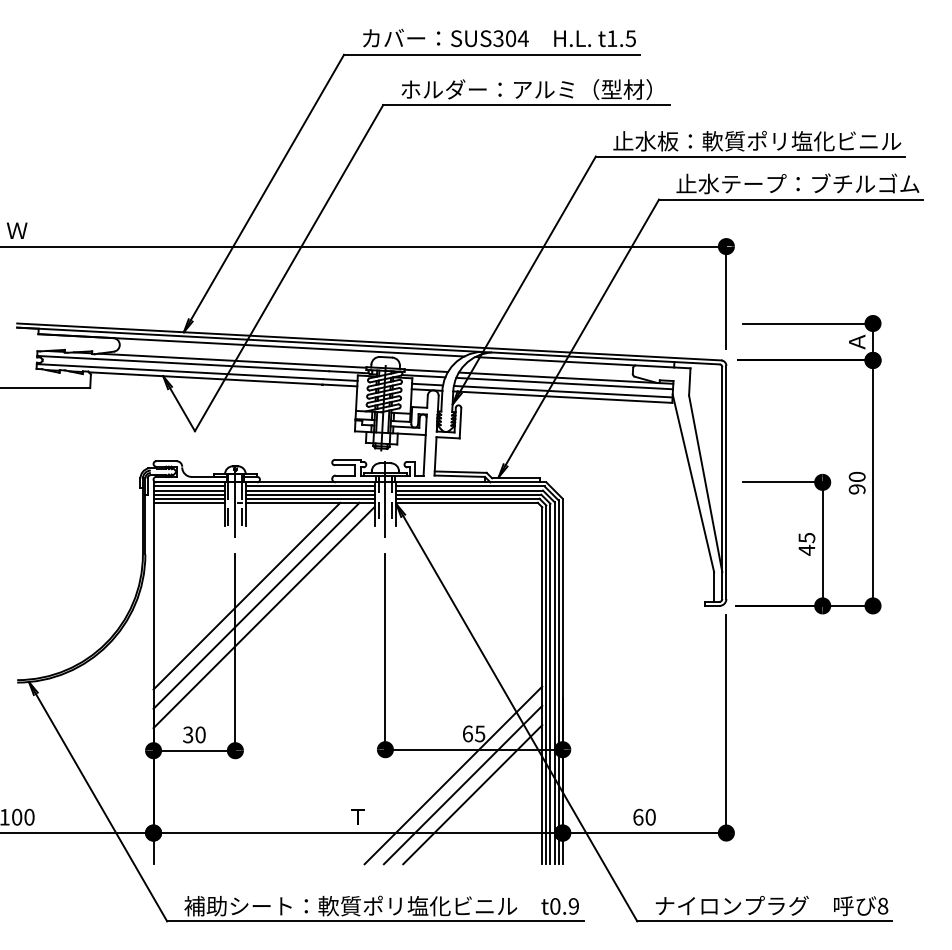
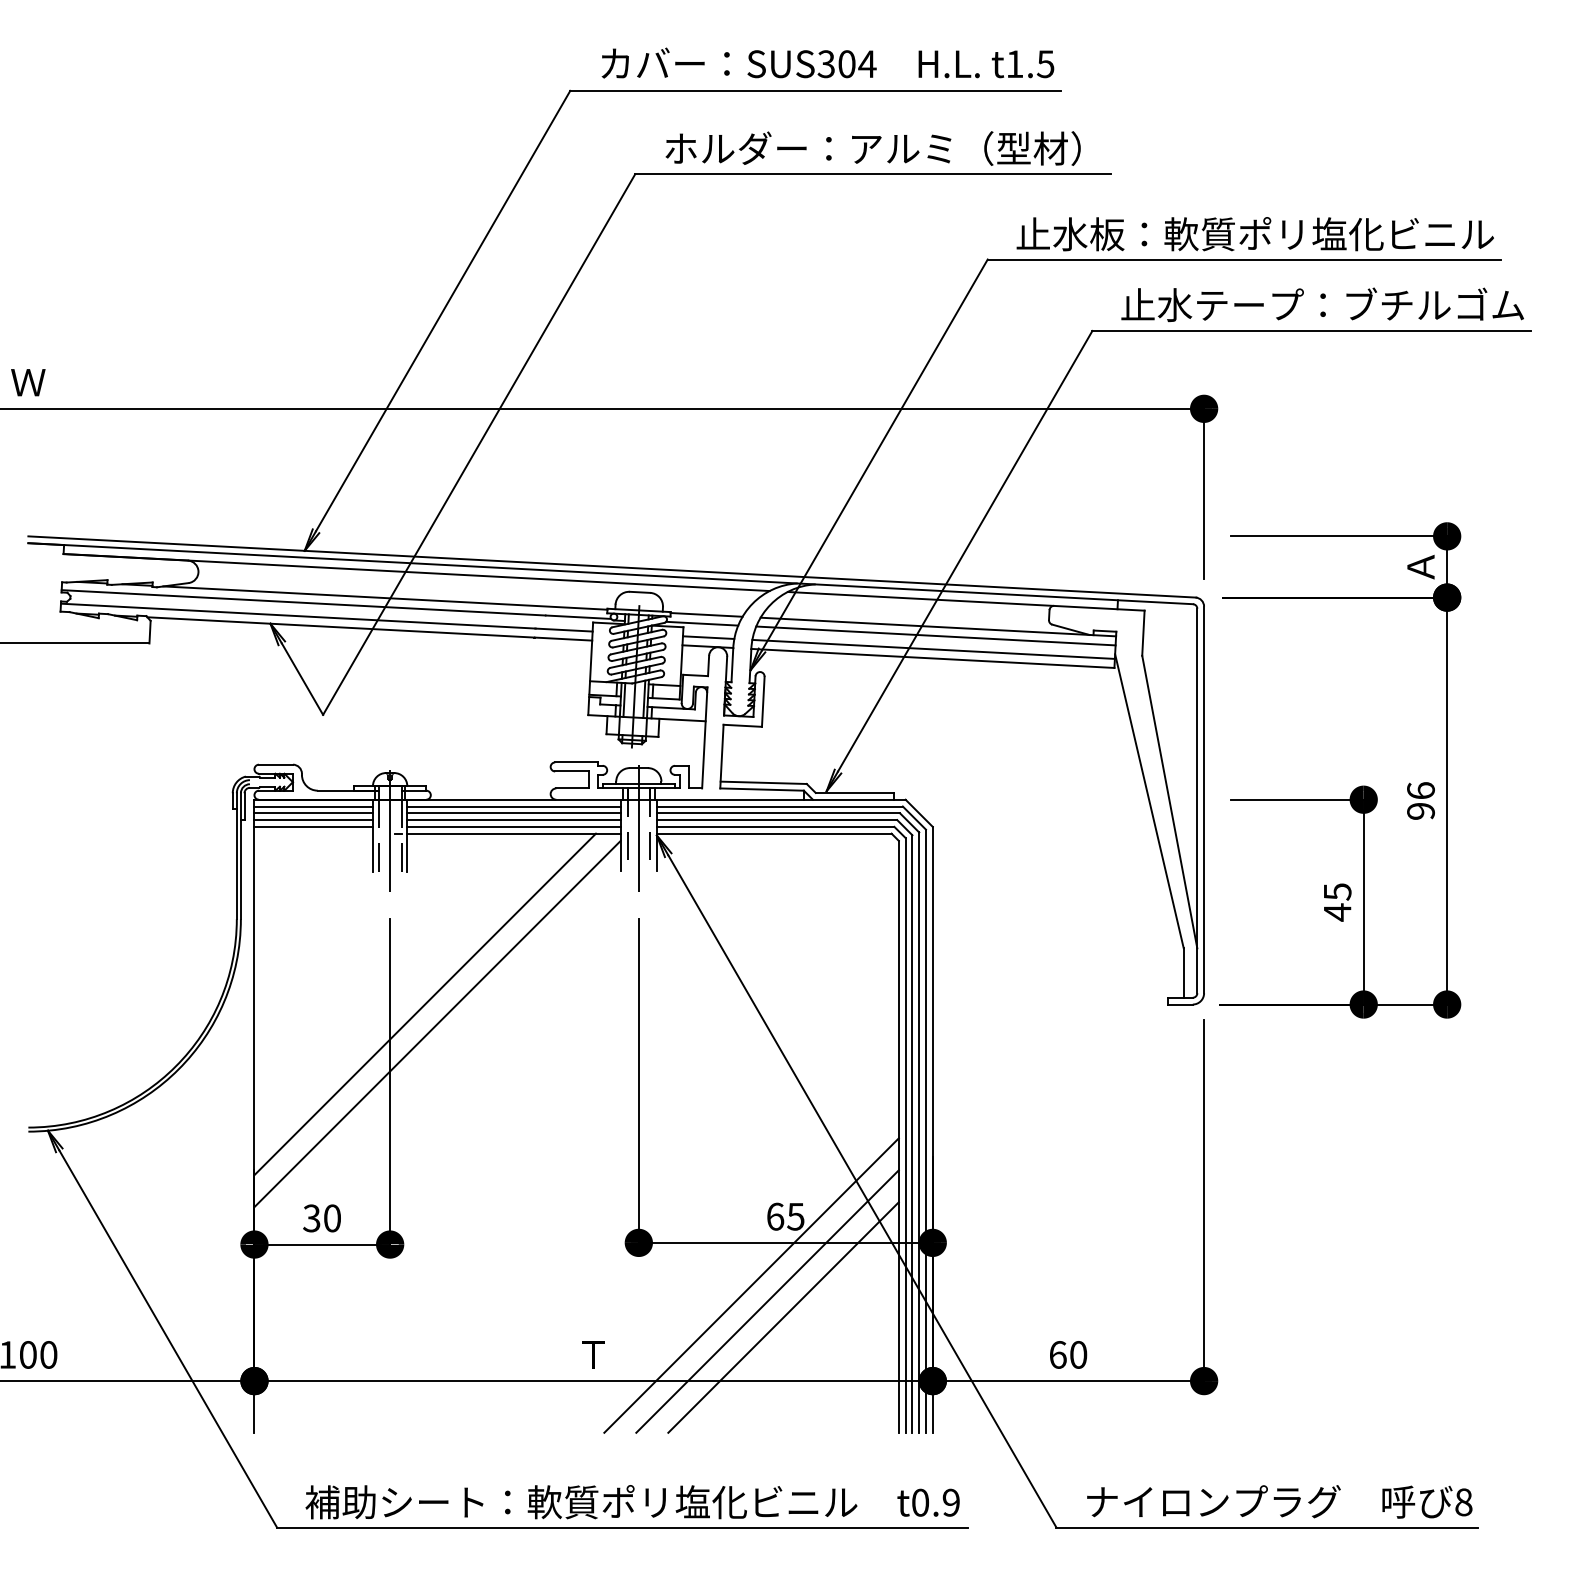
text: (856, 476) -> (1419, 789), 90 -> 96
line: (189, 502) -> (314, 833), removed
line: (246, 595) -> (408, 987), removed

